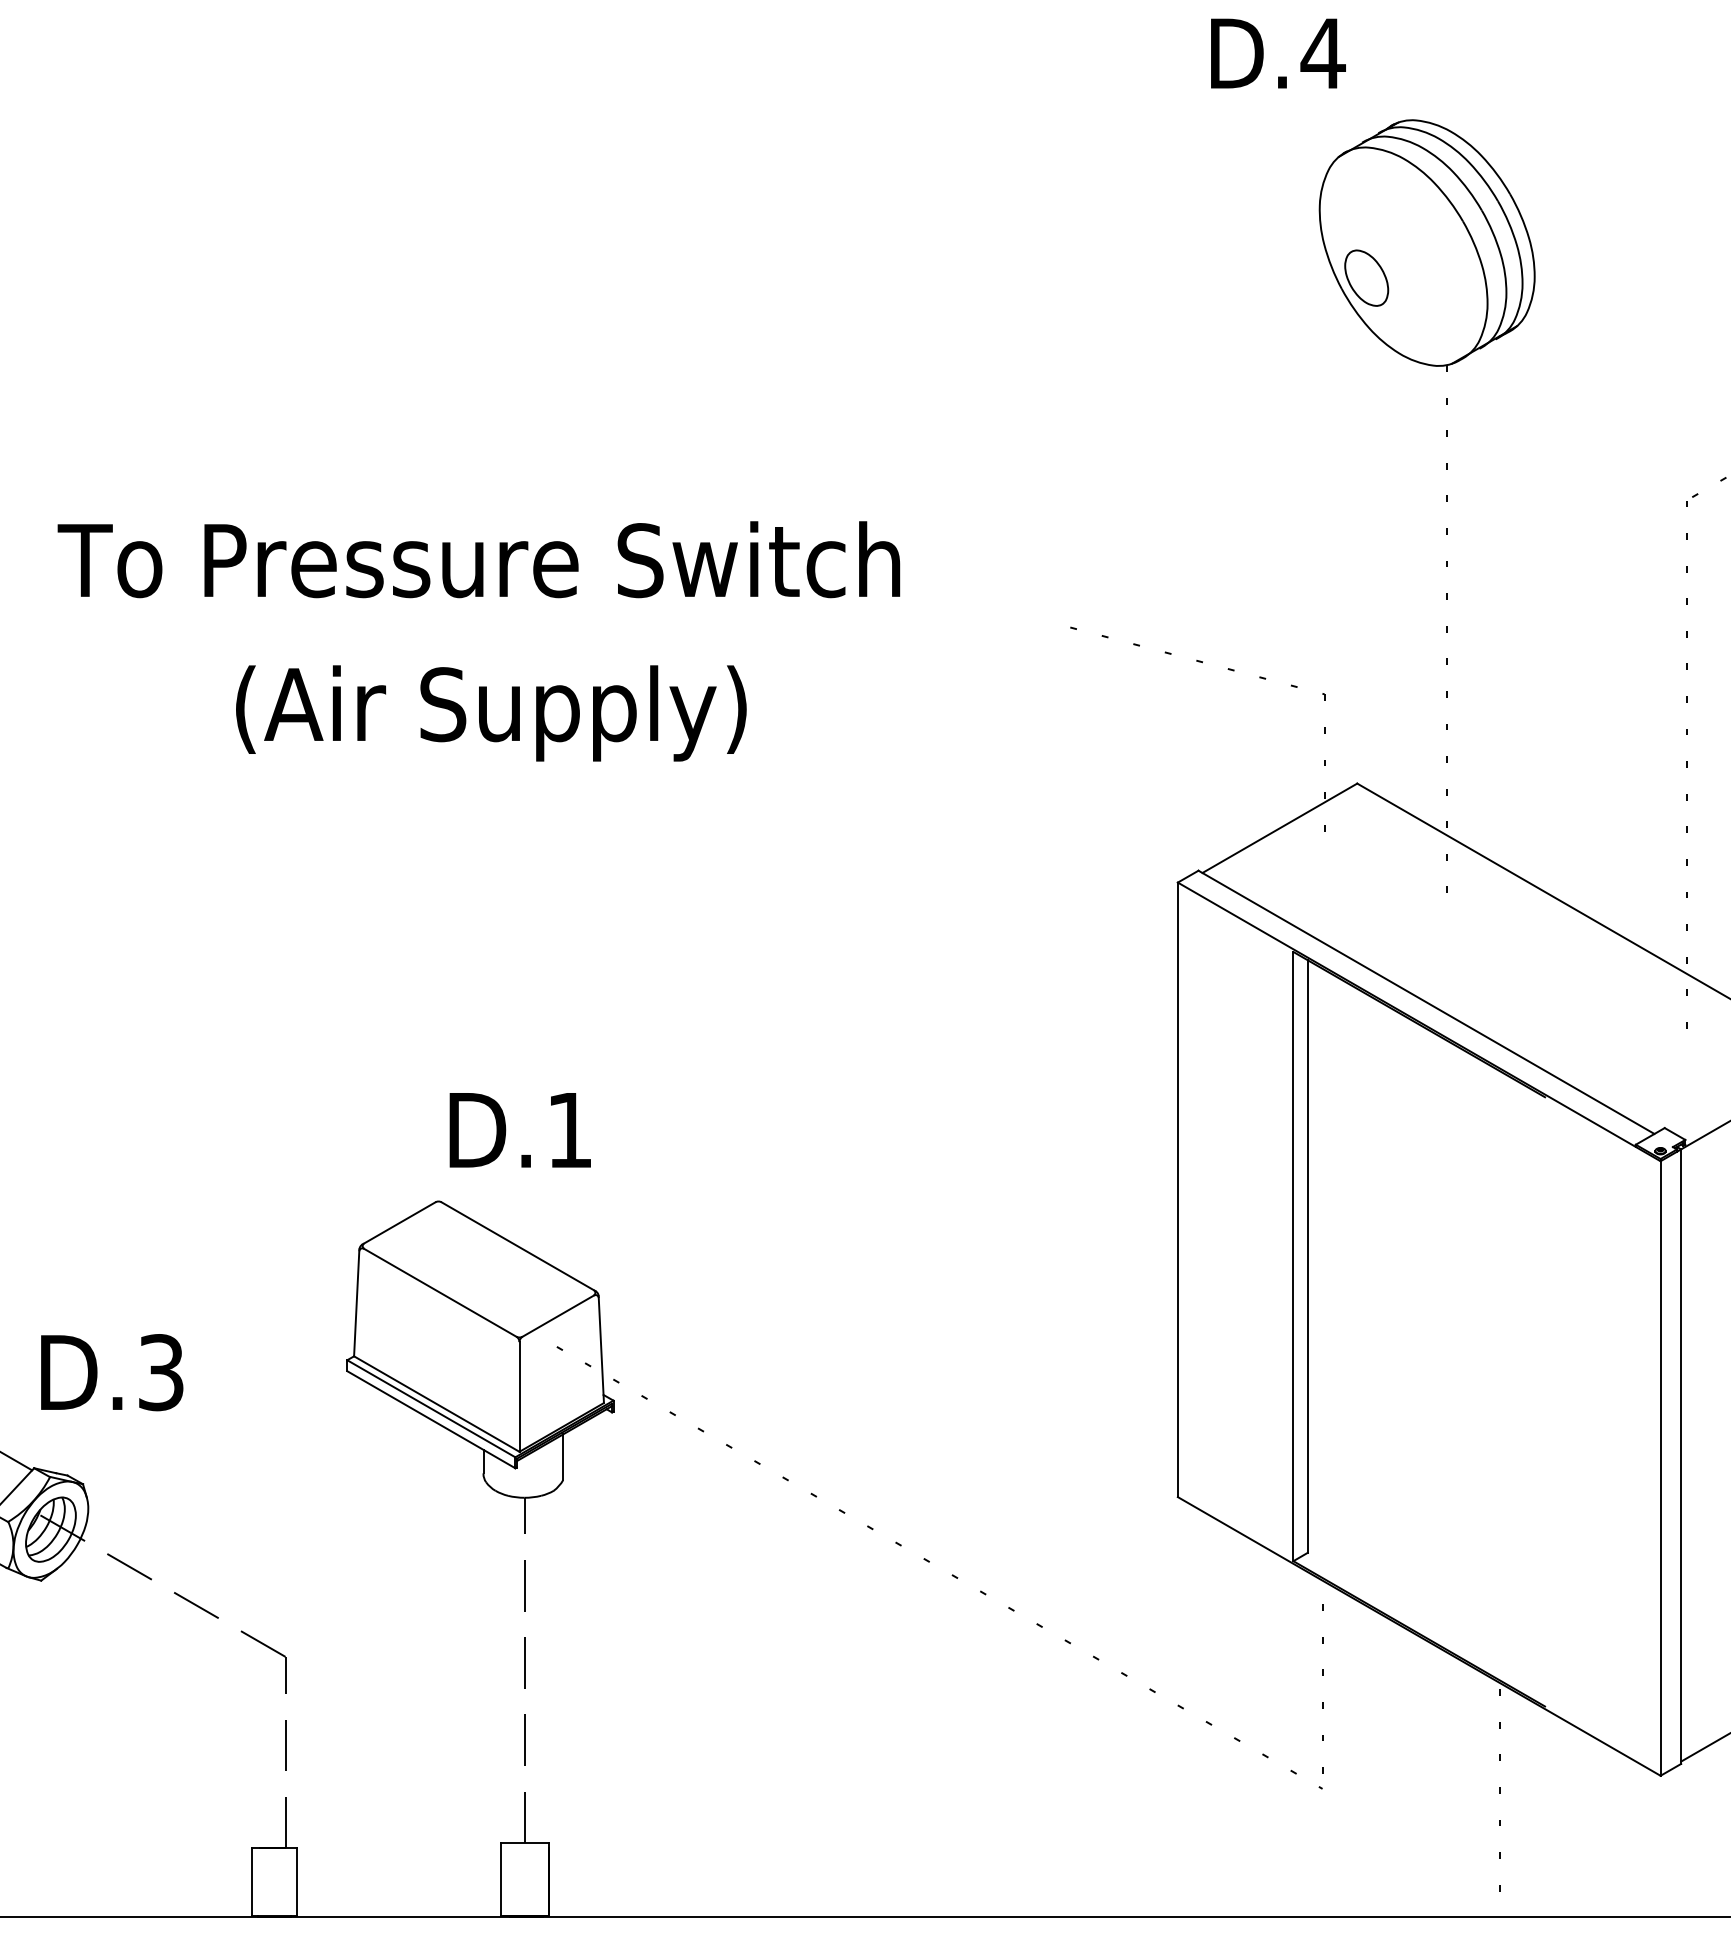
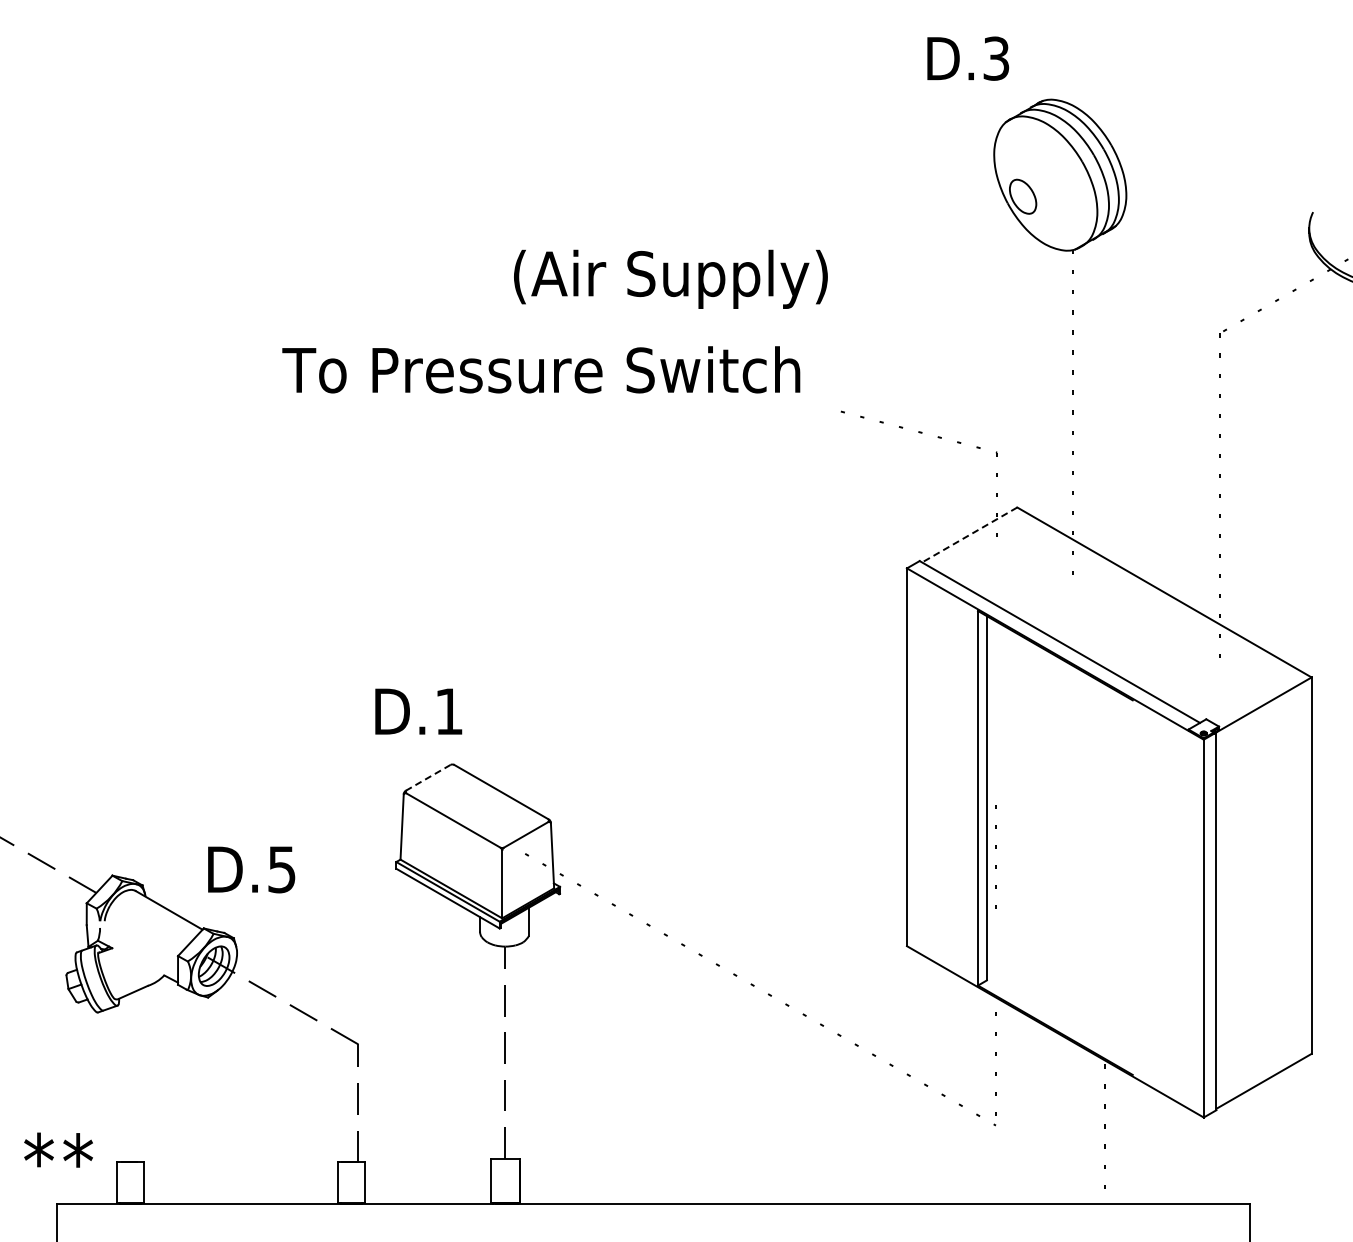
text: (1323, 53) -> (996, 58), D.4 -> D.3
text: (479, 559) -> (541, 369), moved
text: (490, 712) -> (670, 278), moved
line: (1279, 827) -> (969, 534), solid -> dashed
text: (519, 1130) -> (418, 711), moved
line: (399, 1222) -> (428, 777), solid -> dashed
line: (1321, 1338) -> (995, 848), added
text: (160, 1370) -> (281, 868), D.3 -> D.5

